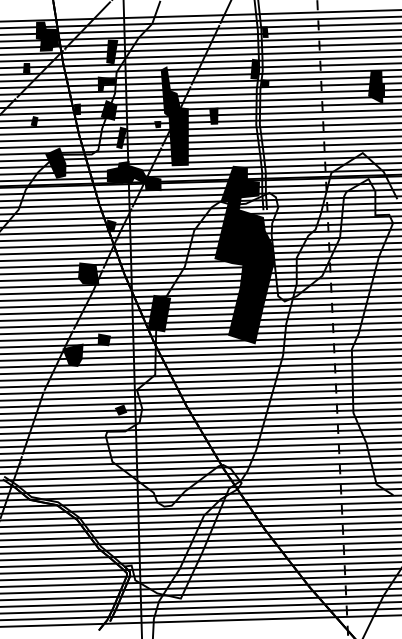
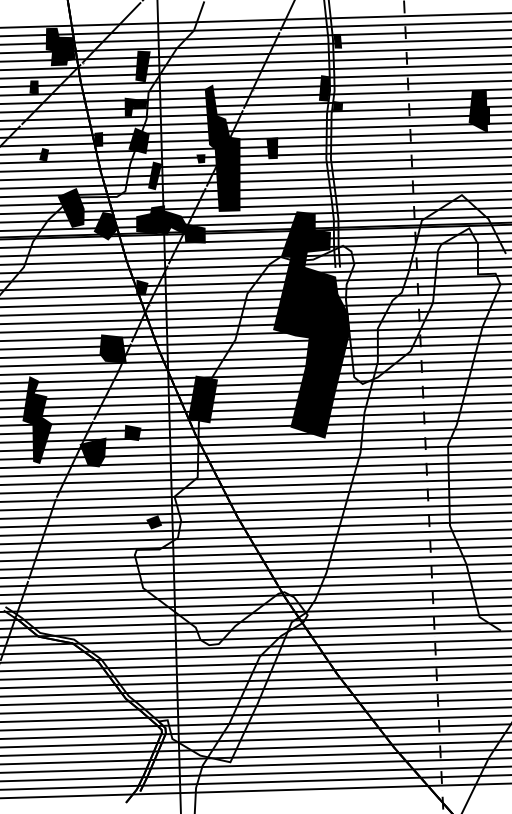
fill: (82, 176) -> (105, 225), added
fill: (29, 330) -> (37, 420), added

